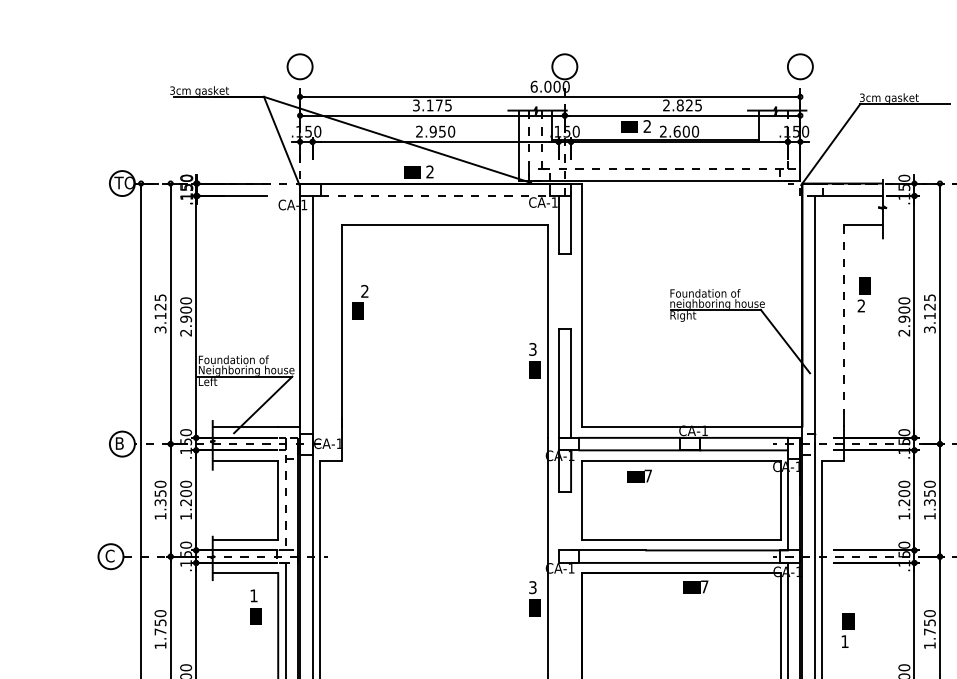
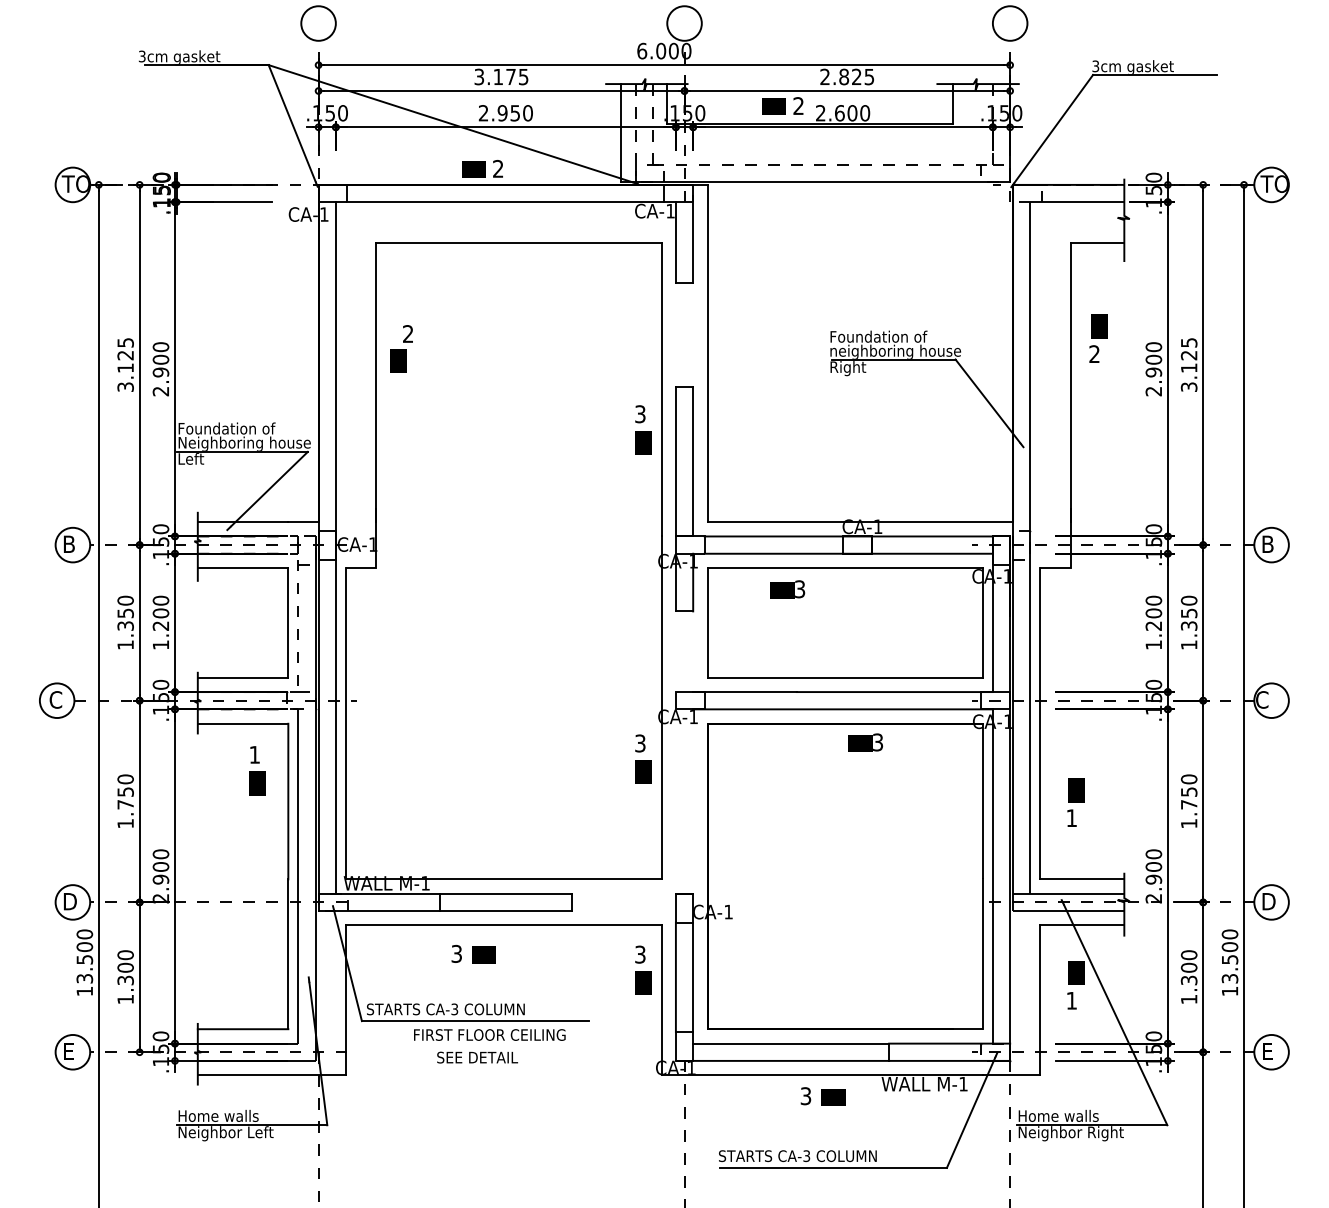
line: (436, 196) -> (506, 202), dashed -> solid
line: (844, 326) -> (1070, 382), dashed -> solid
text: (648, 476) -> (800, 589), 7 -> 3
text: (704, 586) -> (877, 742), 7 -> 3

